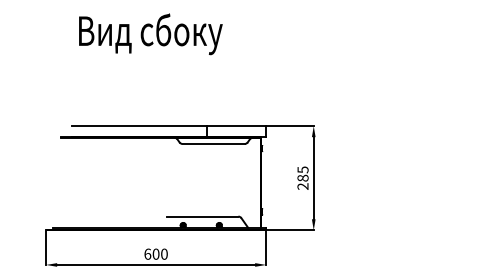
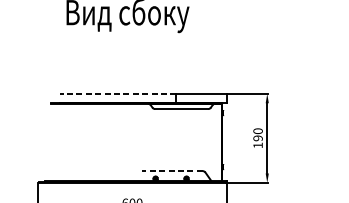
line: (139, 126) -> (118, 94), solid -> dashed
text: (302, 177) -> (257, 137), 285 -> 190
line: (202, 216) -> (172, 171), solid -> dashed

